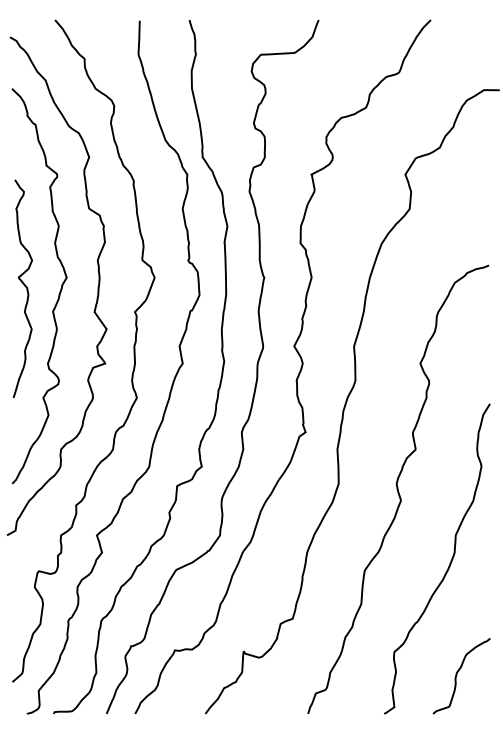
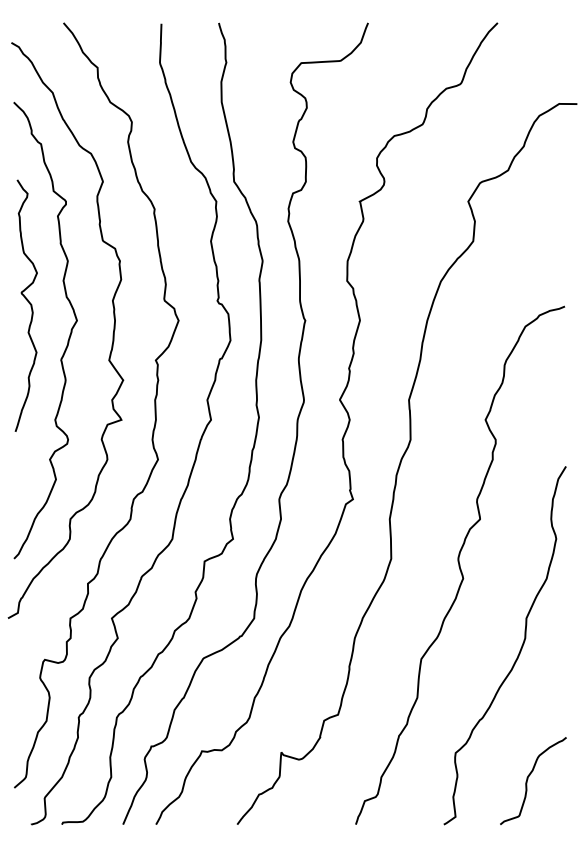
curve: (24, 286) -> (28, 303), moved

